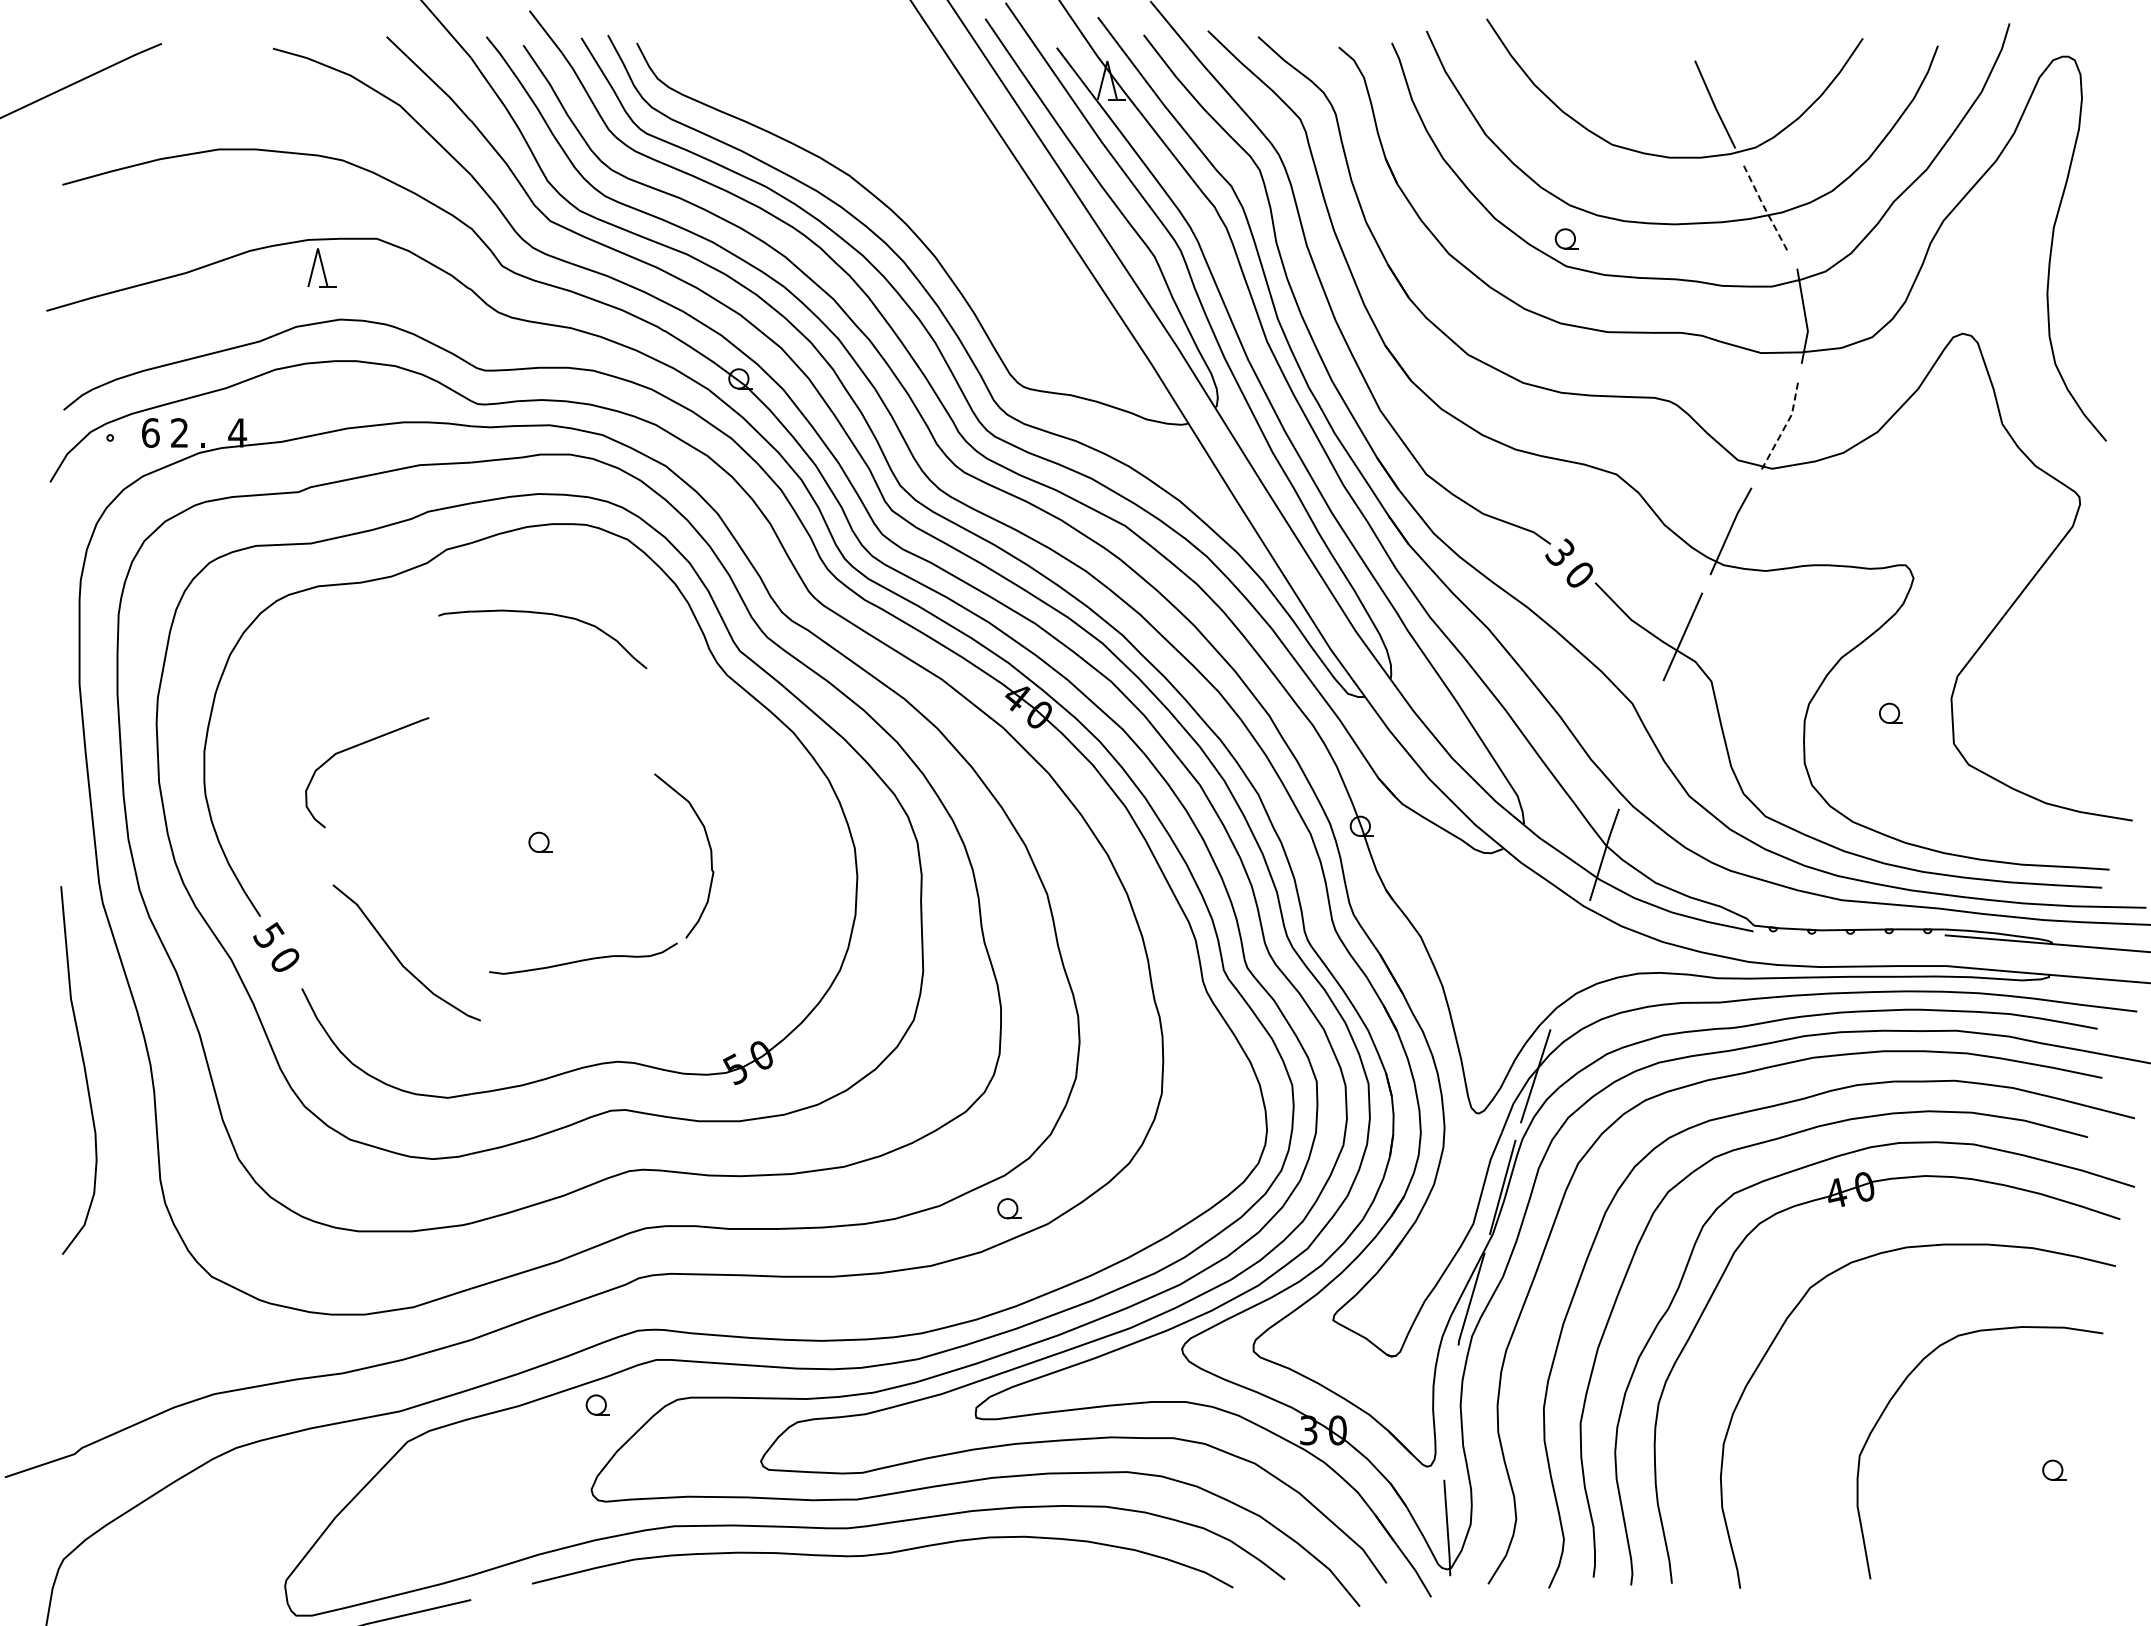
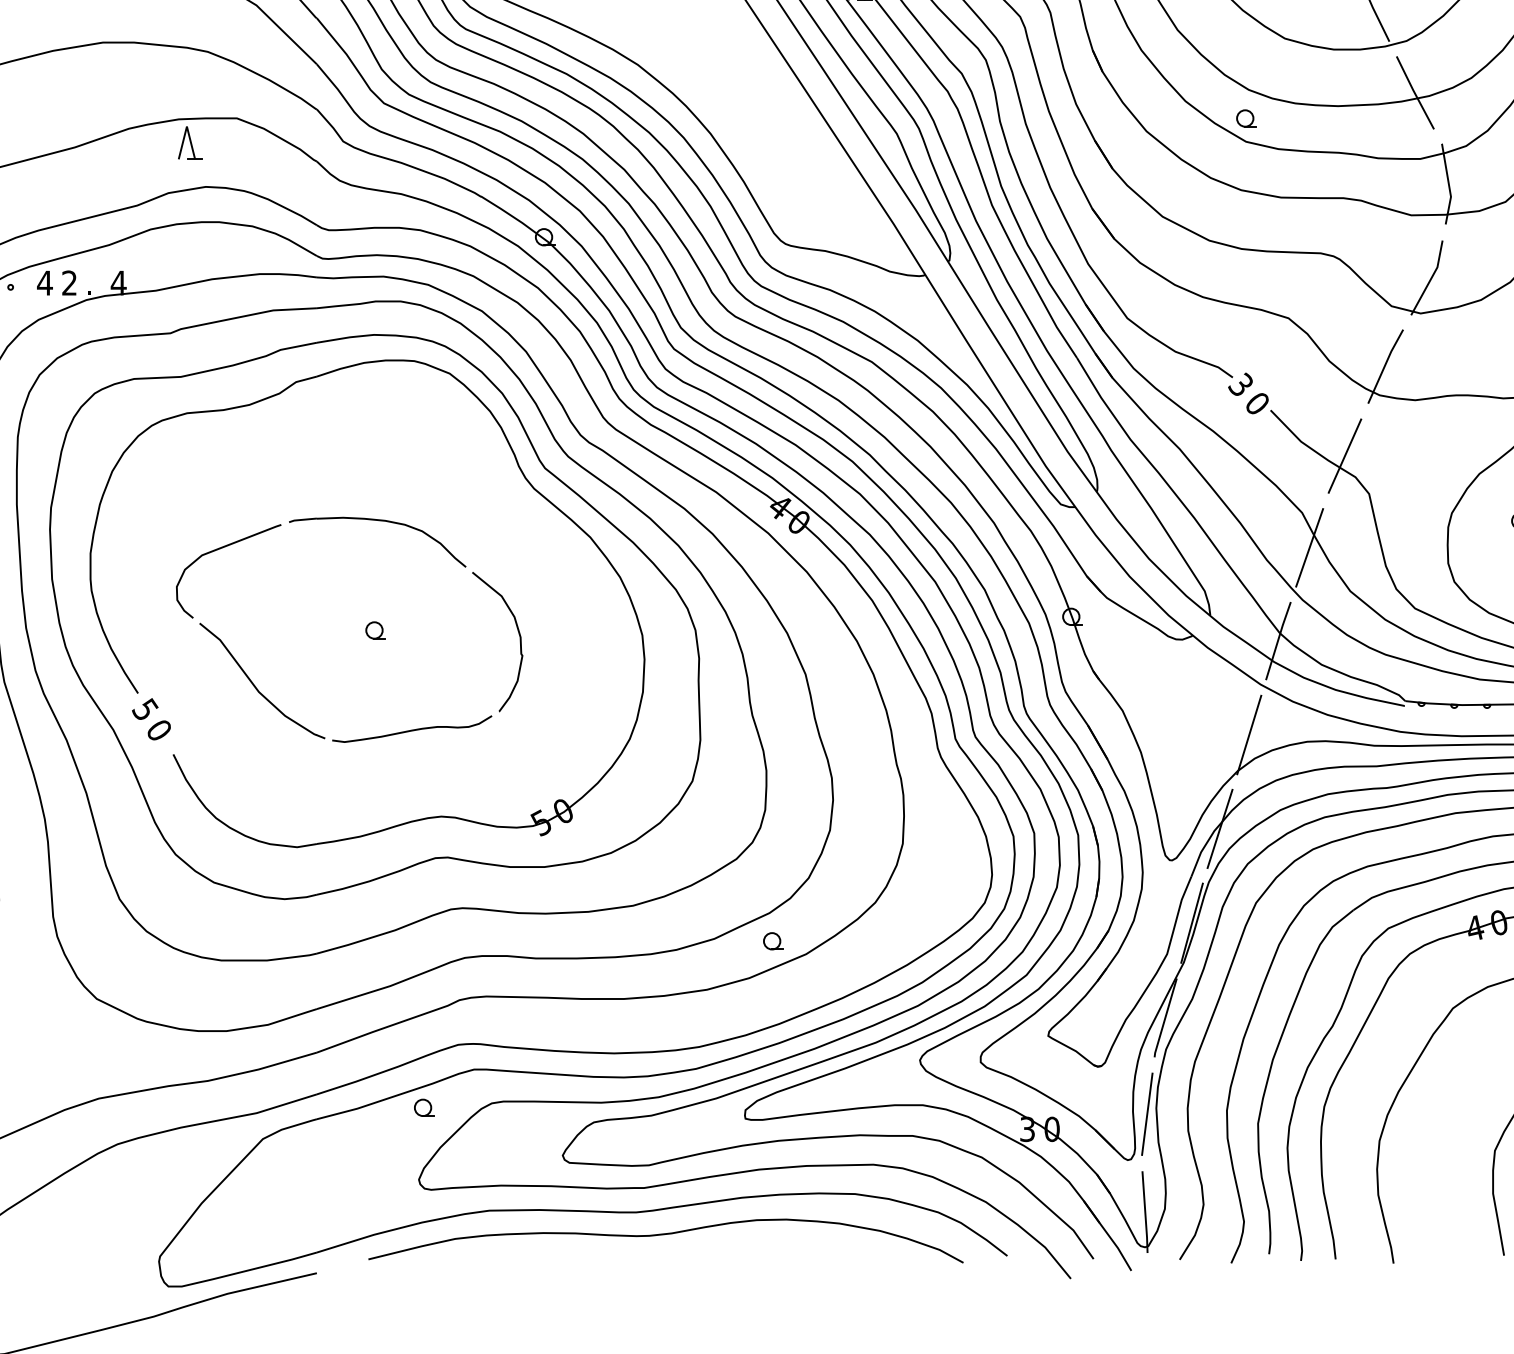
line: (1765, 209) -> (1415, 93), dashed -> solid
line: (1784, 428) -> (1431, 279), dashed -> solid
text: (150, 432) -> (44, 282), 6 -> 4
part: (542, 614) -> (377, 521), moved
line: (1641, 744) -> (1309, 547), added
part: (399, 959) -> (256, 686), moved
line: (1570, 965) -> (1249, 734), added
line: (1449, 1412) -> (1146, 1114), added

